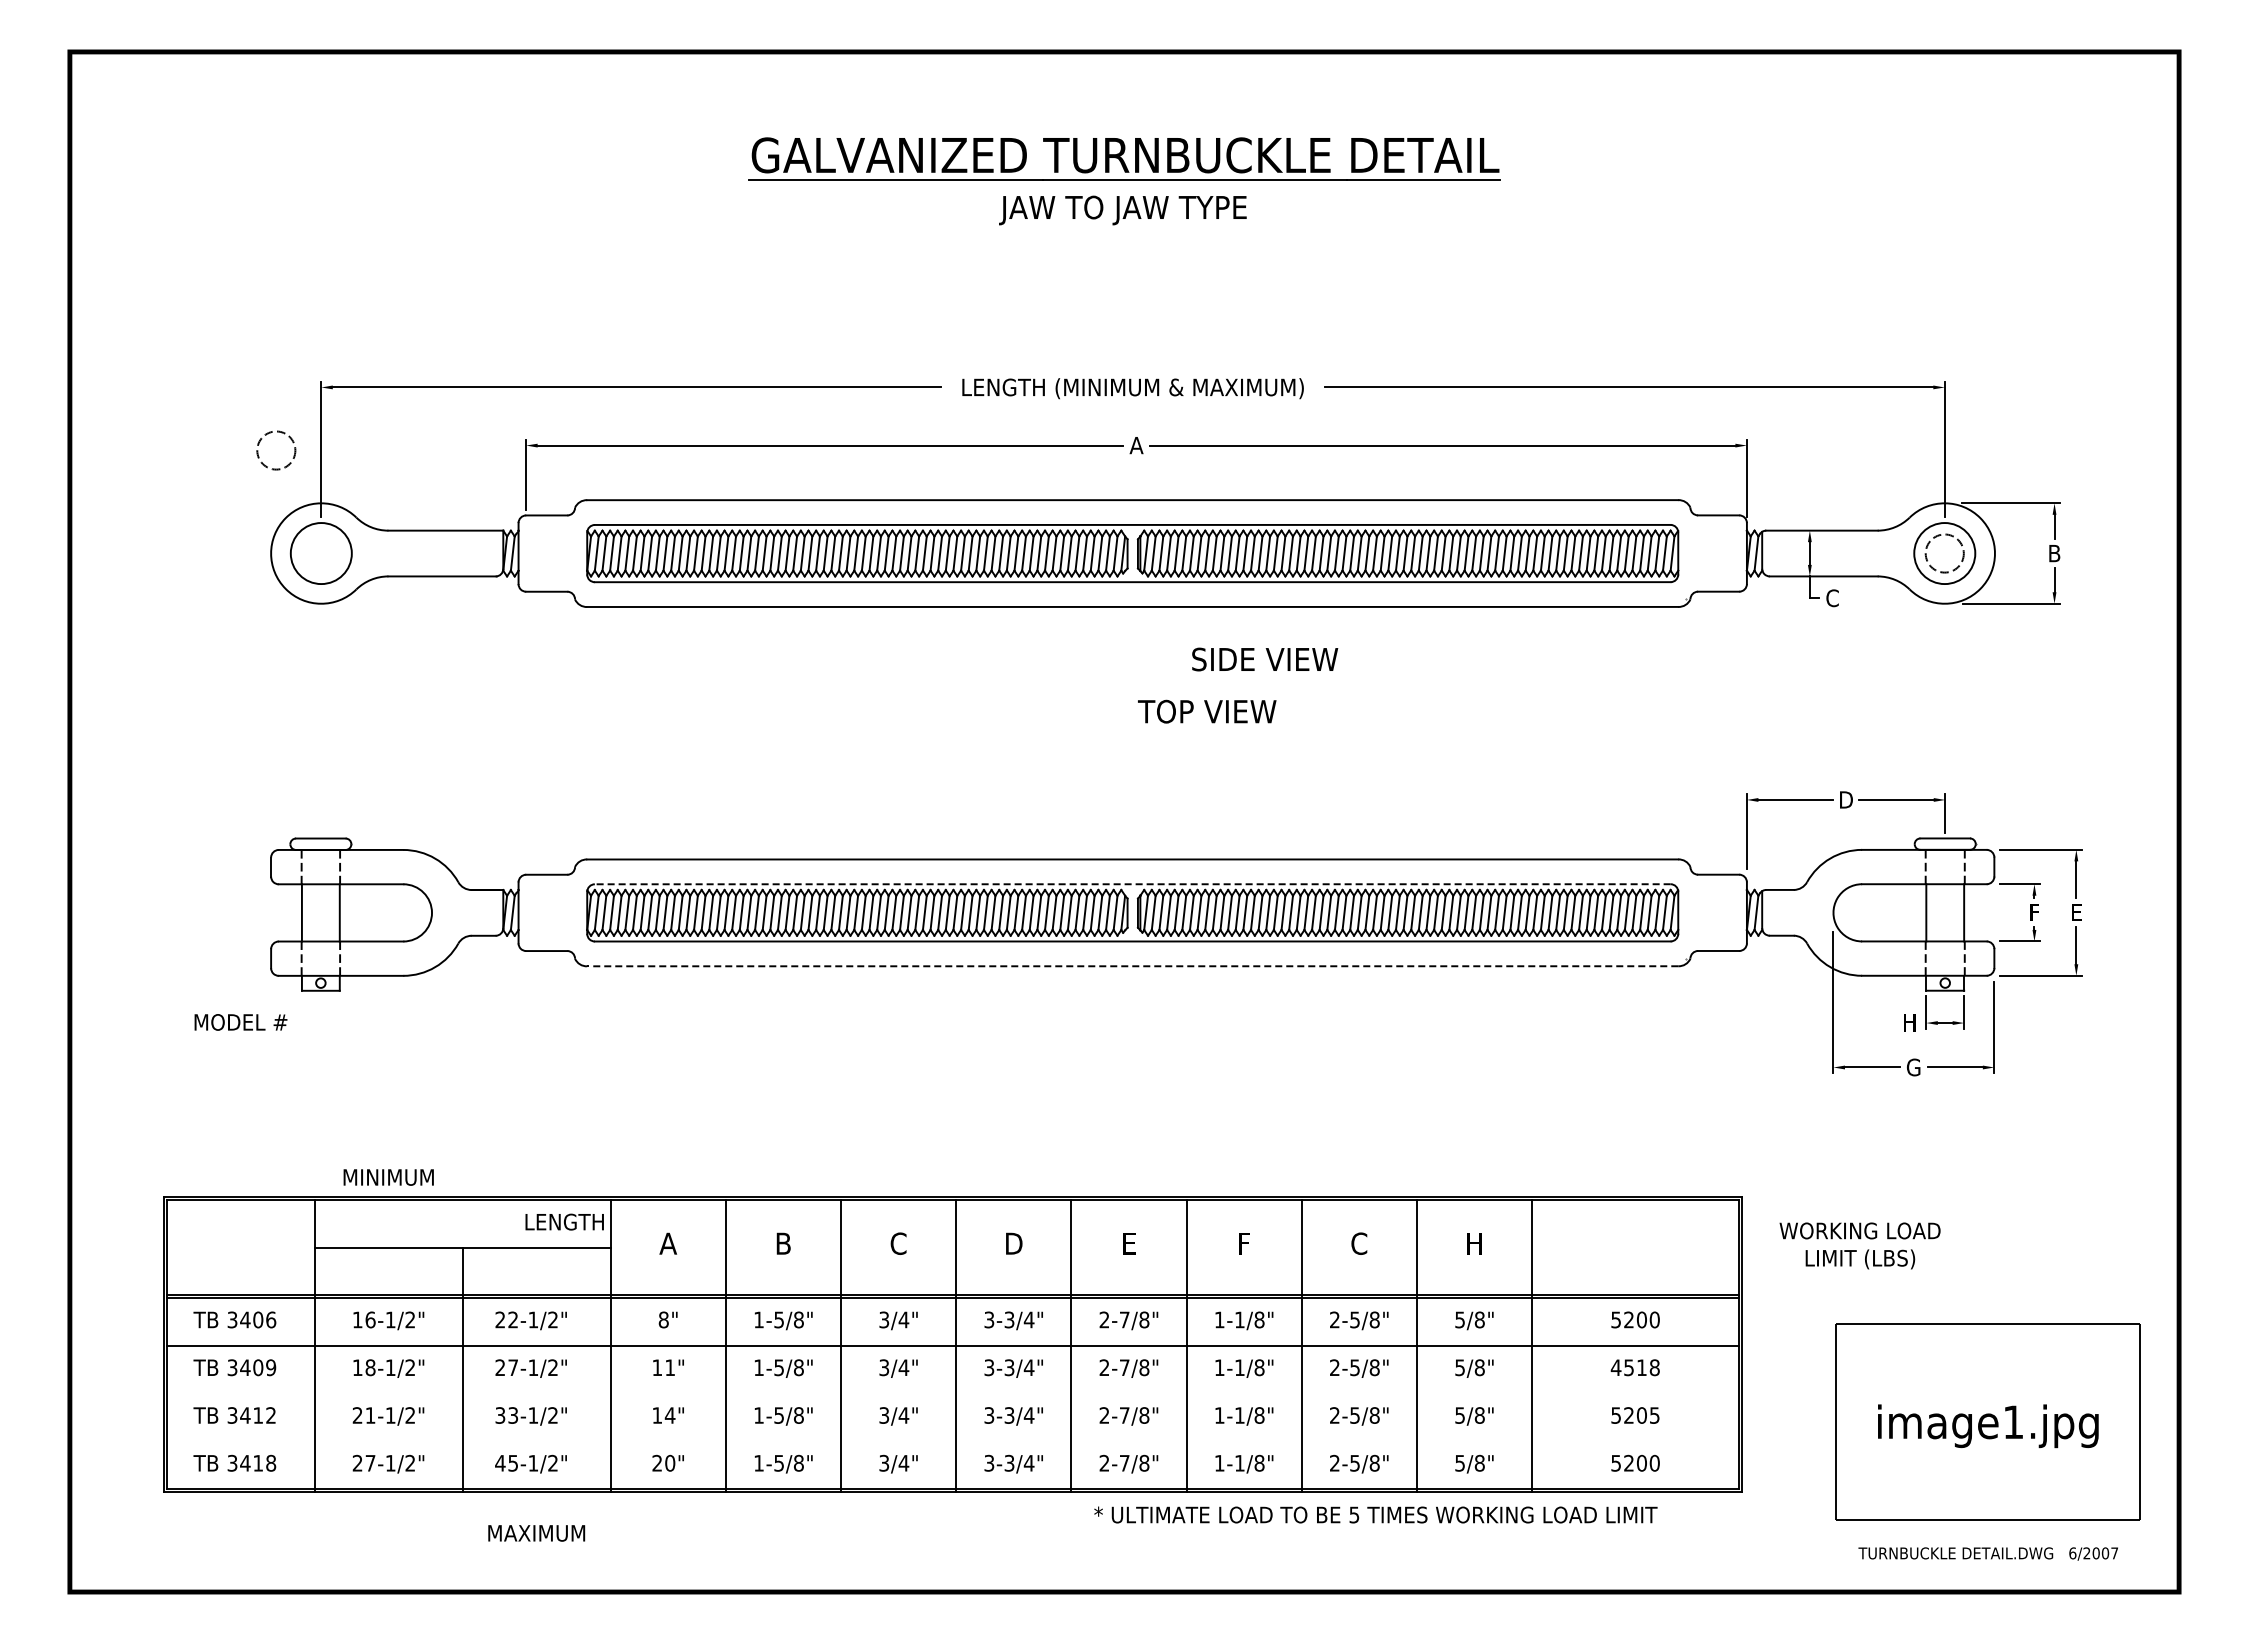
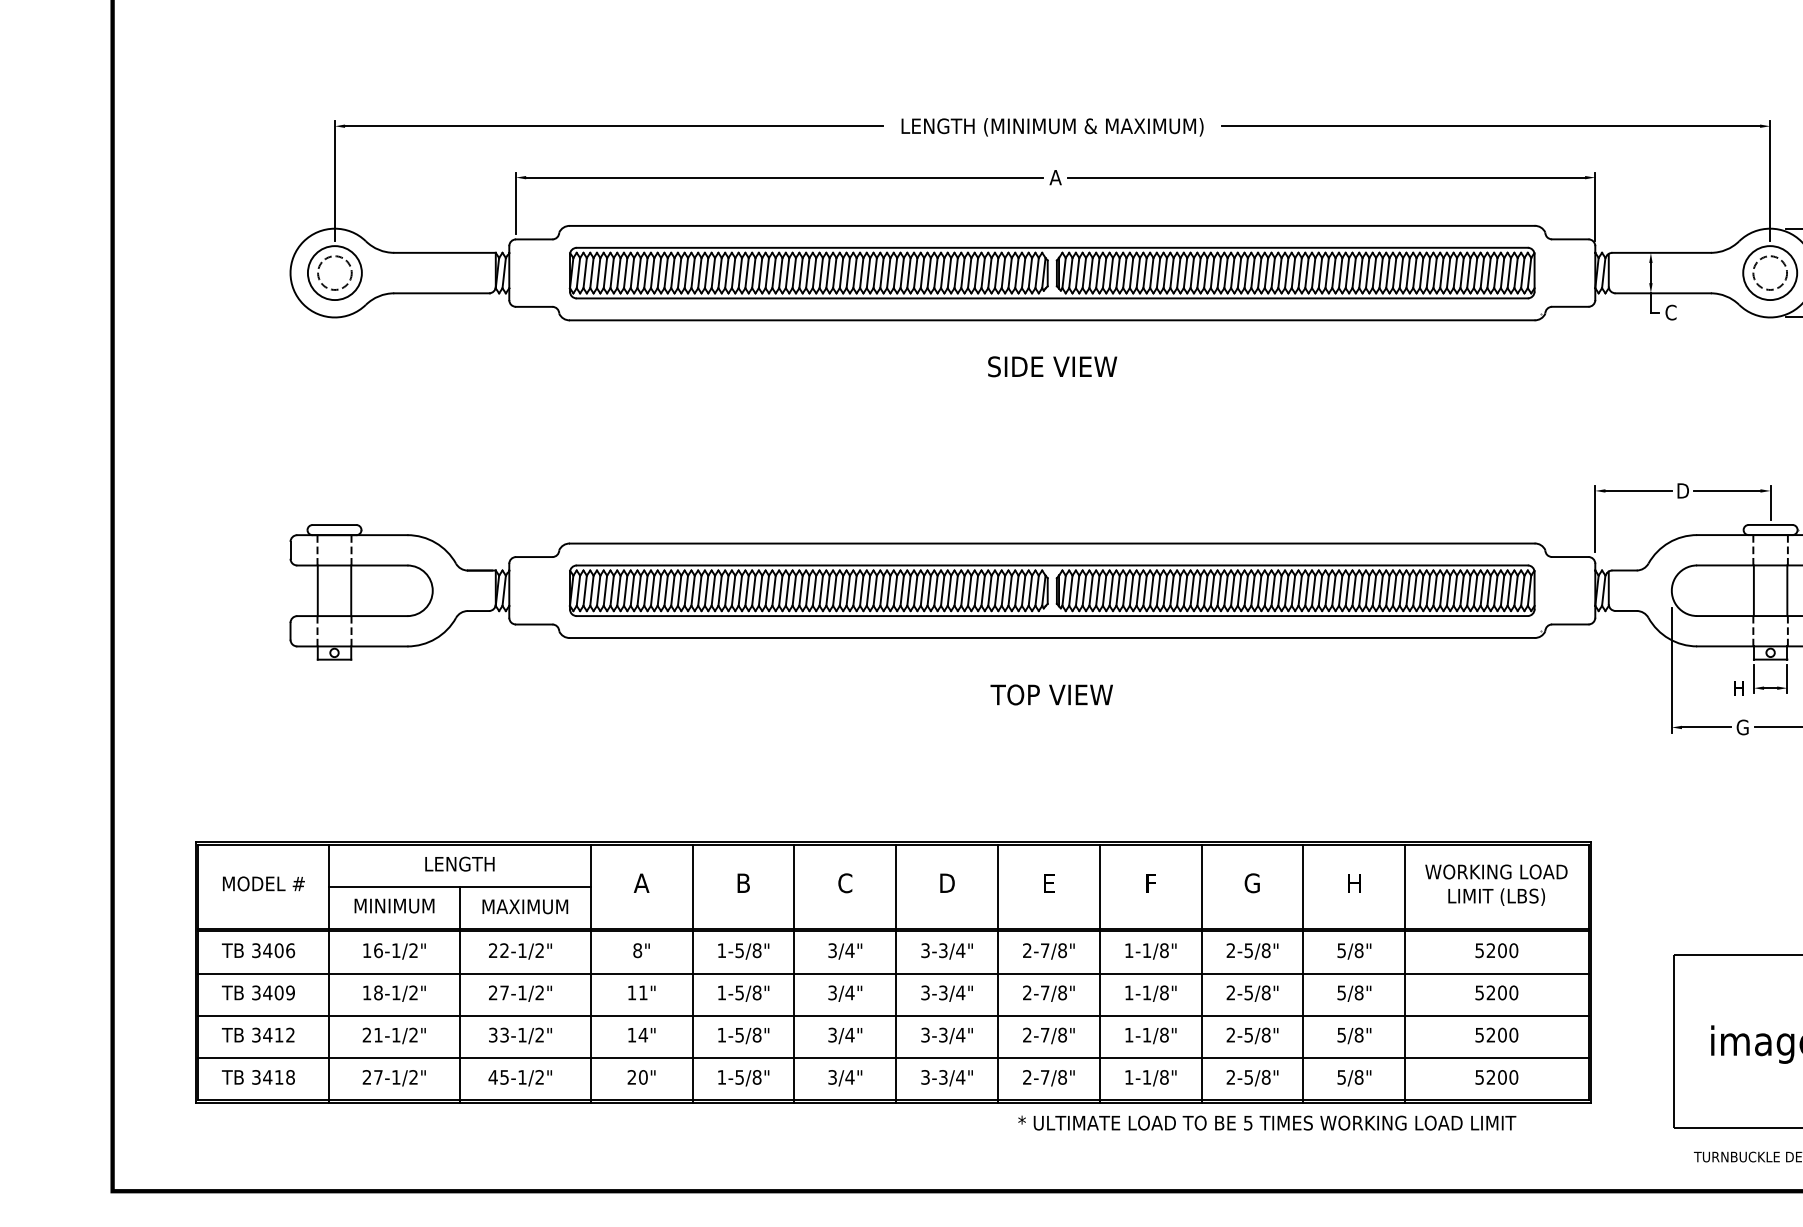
circle: (276, 450) -> (335, 273), moved
text: (1265, 659) -> (1052, 366), moved
text: (1207, 711) -> (1052, 694), moved
line: (1132, 884) -> (1052, 565), dashed -> solid
line: (1132, 966) -> (1052, 638), dashed -> solid
text: (240, 1022) -> (263, 883), moved
text: (388, 1177) -> (394, 906), moved
text: (564, 1221) -> (459, 863), moved
text: (1358, 1243) -> (1251, 883), C -> G
text: (1859, 1245) -> (1495, 884), moved
text: (1634, 1367) -> (1495, 992), 4518 -> 5200
line: (952, 1393) -> (892, 1015), added
text: (1654, 1415) -> (1513, 1035), 5205 -> 5200
line: (952, 1441) -> (892, 1058), added
text: (536, 1533) -> (525, 906), moved

